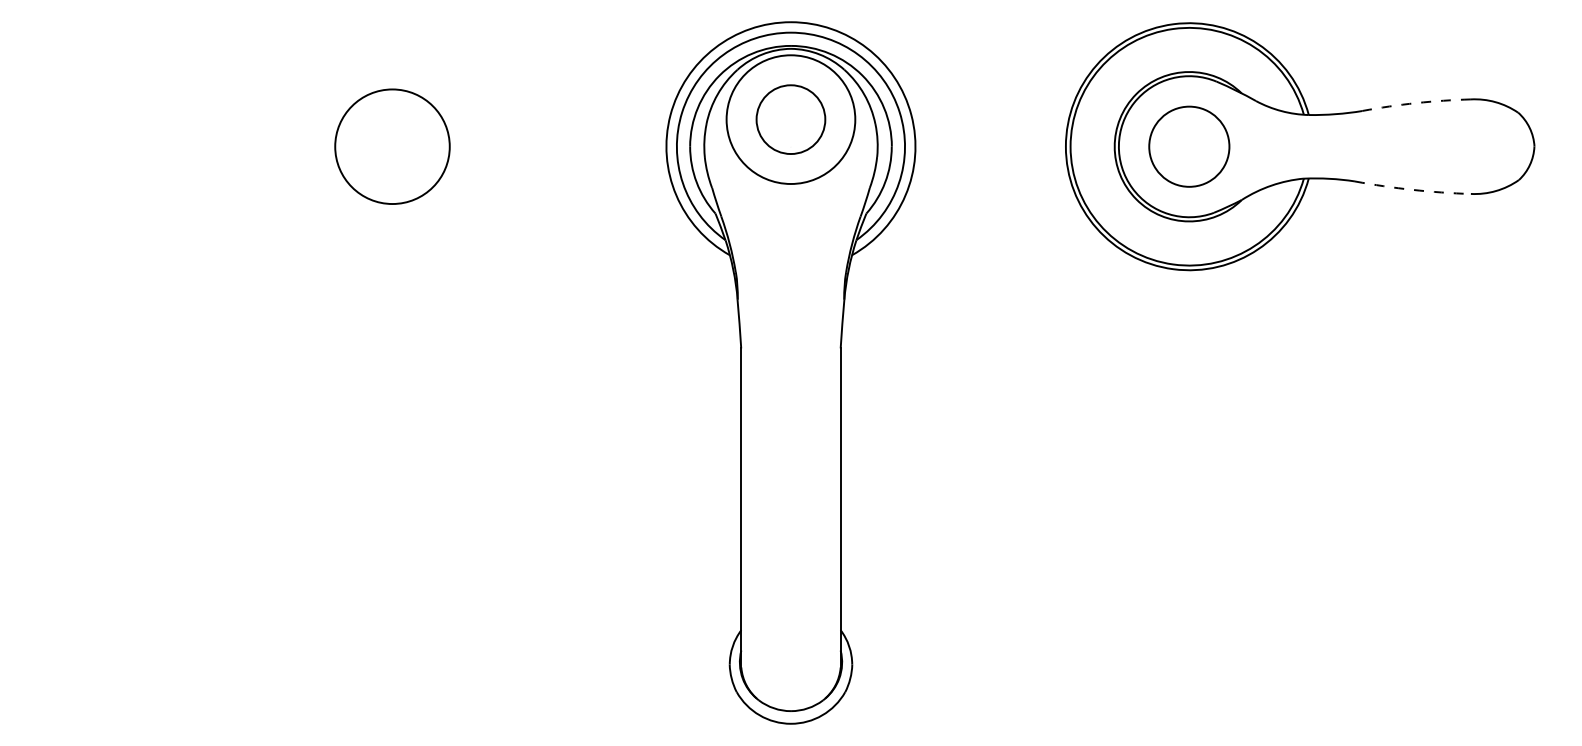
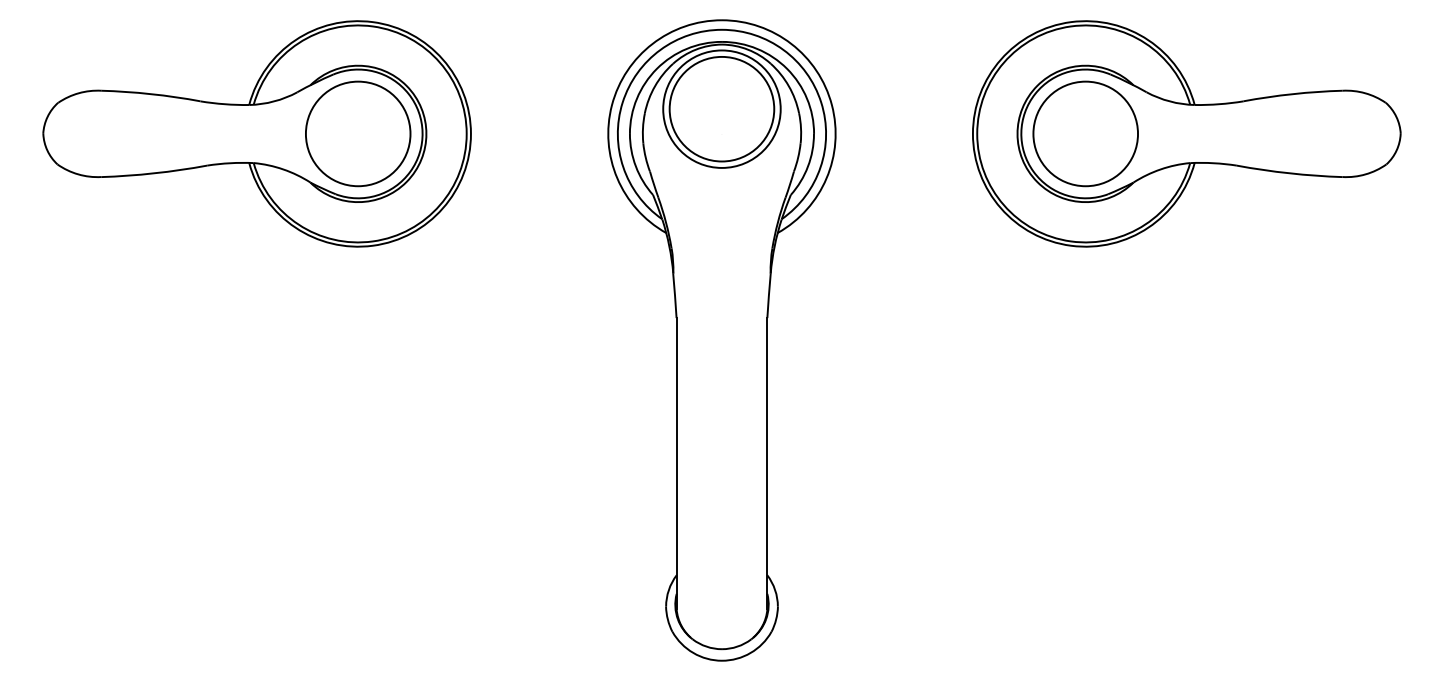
arc: (1415, 103) -> (1292, 94), dashed -> solid
circle: (790, 118) -> (721, 108), size x1.67
part: (281, 146) -> (256, 133), added
circle: (1189, 146) -> (1085, 133), size x1.43
arc: (1412, 190) -> (1289, 173), dashed -> solid

